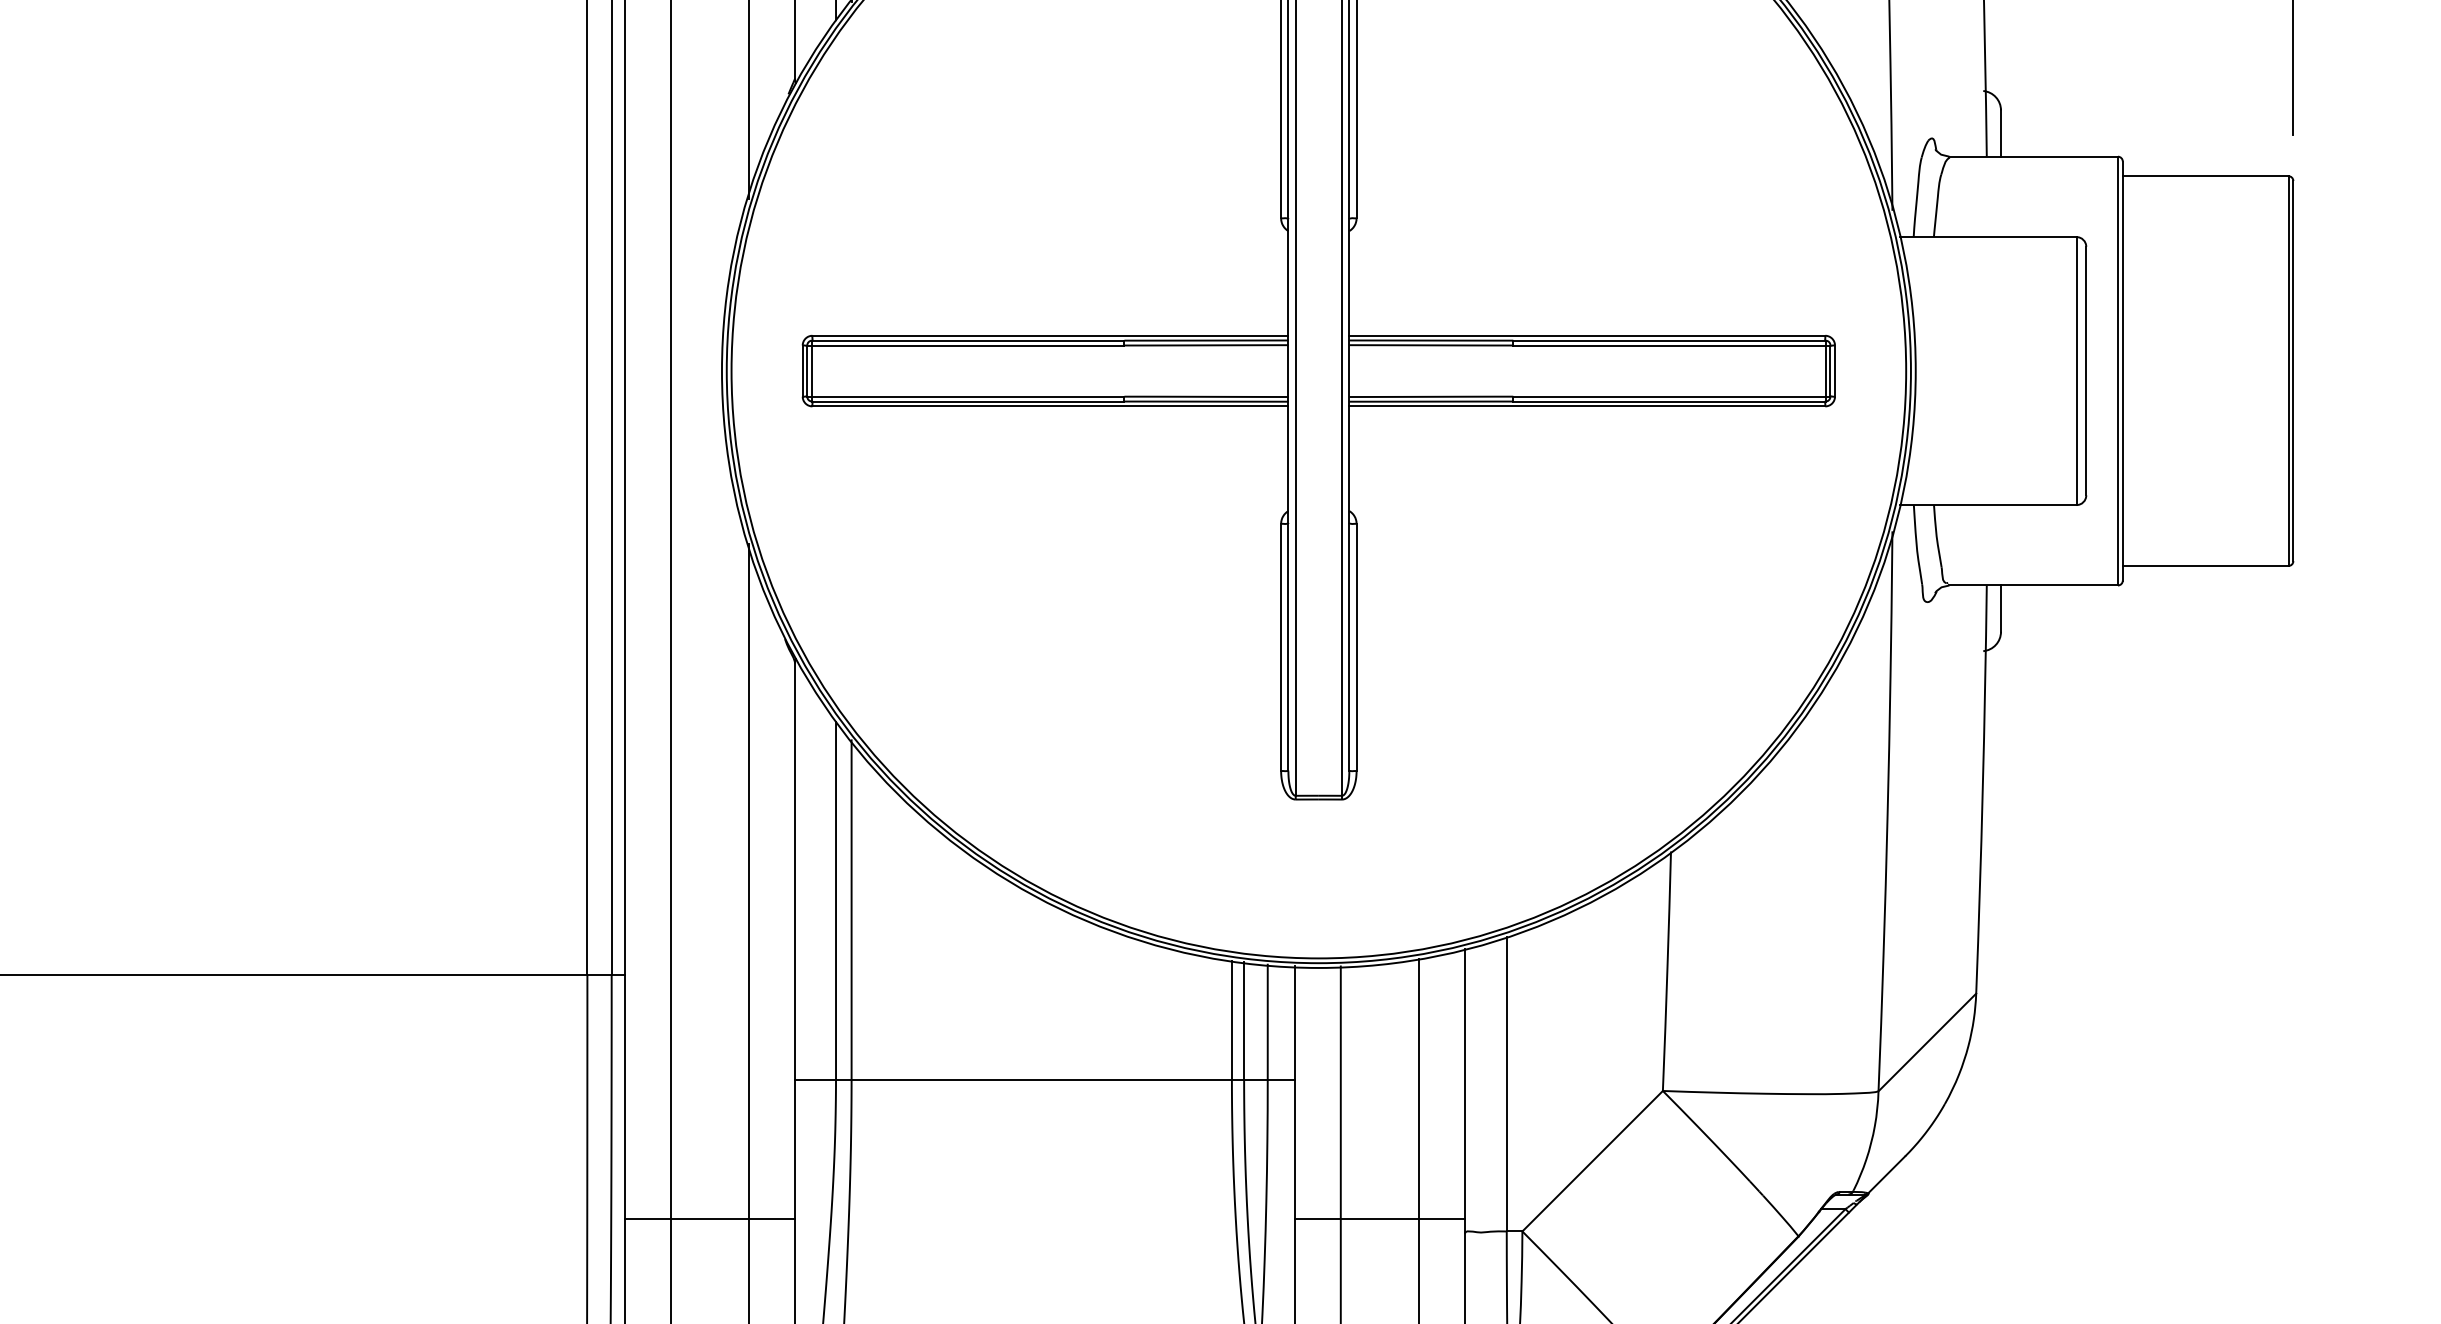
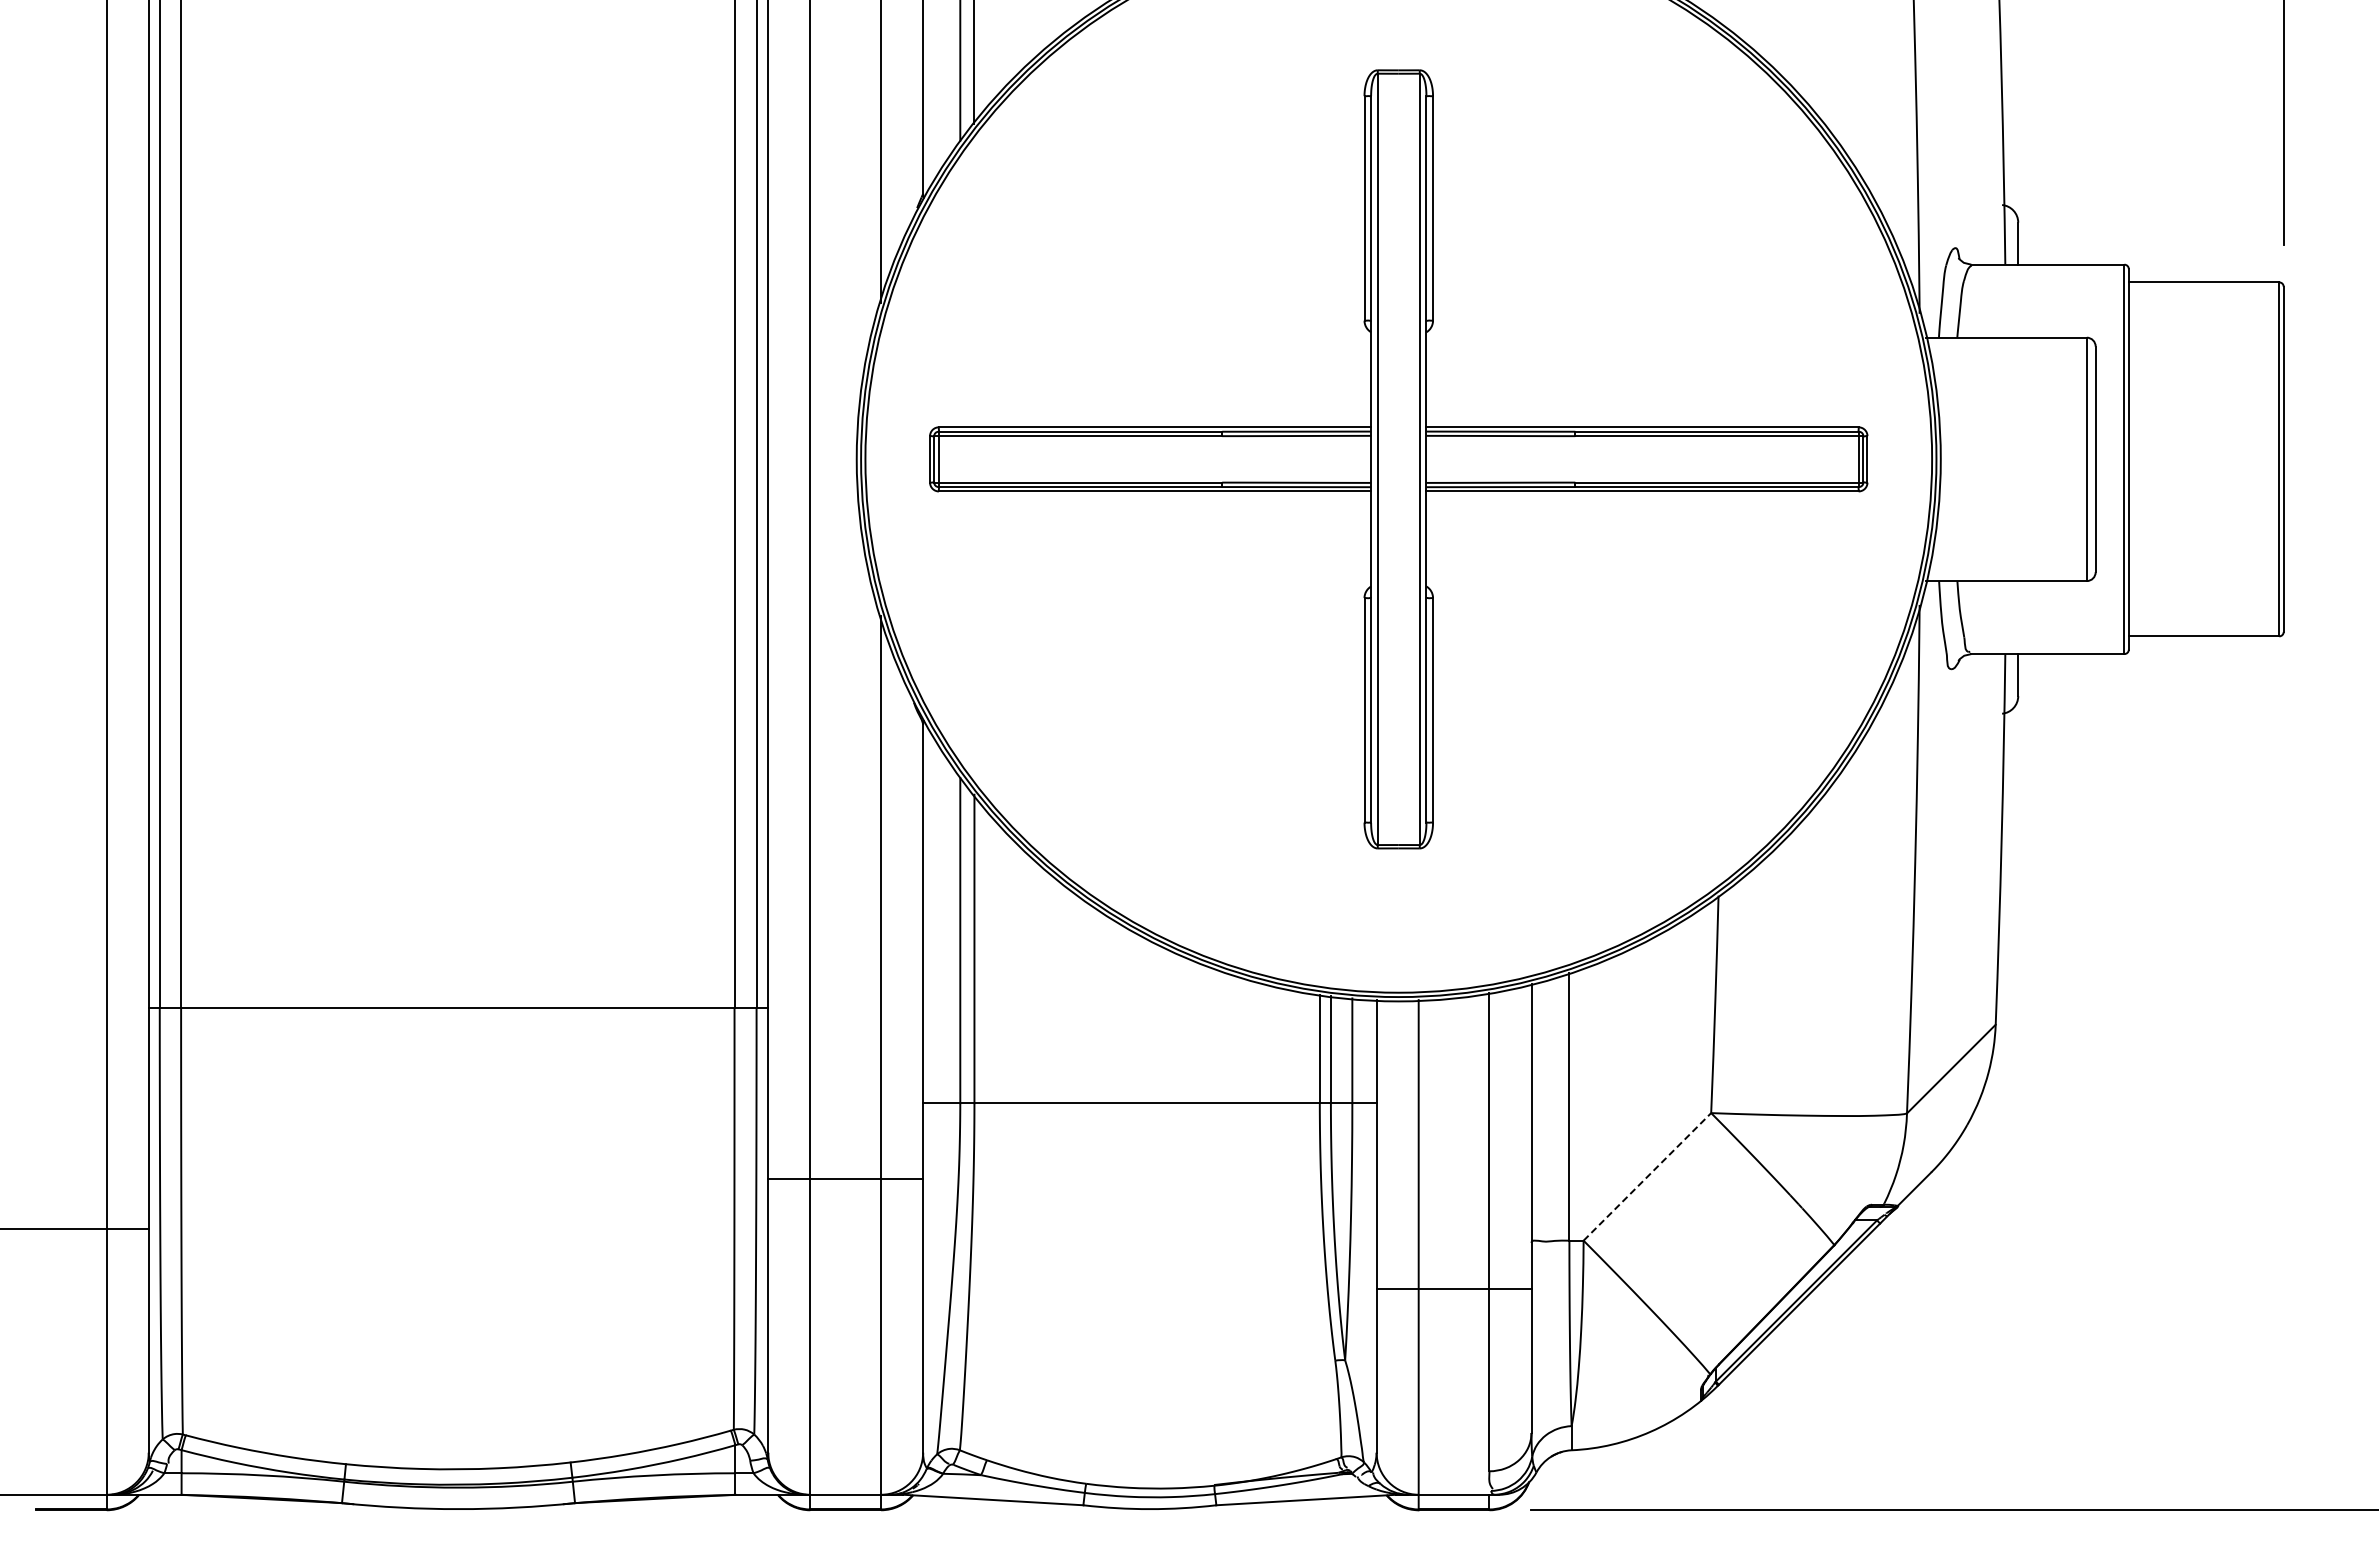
line: (1592, 1160) -> (1647, 1176), solid -> dashed
line: (709, 1219) -> (845, 1179), moved
line: (1379, 1219) -> (1453, 1289), moved

